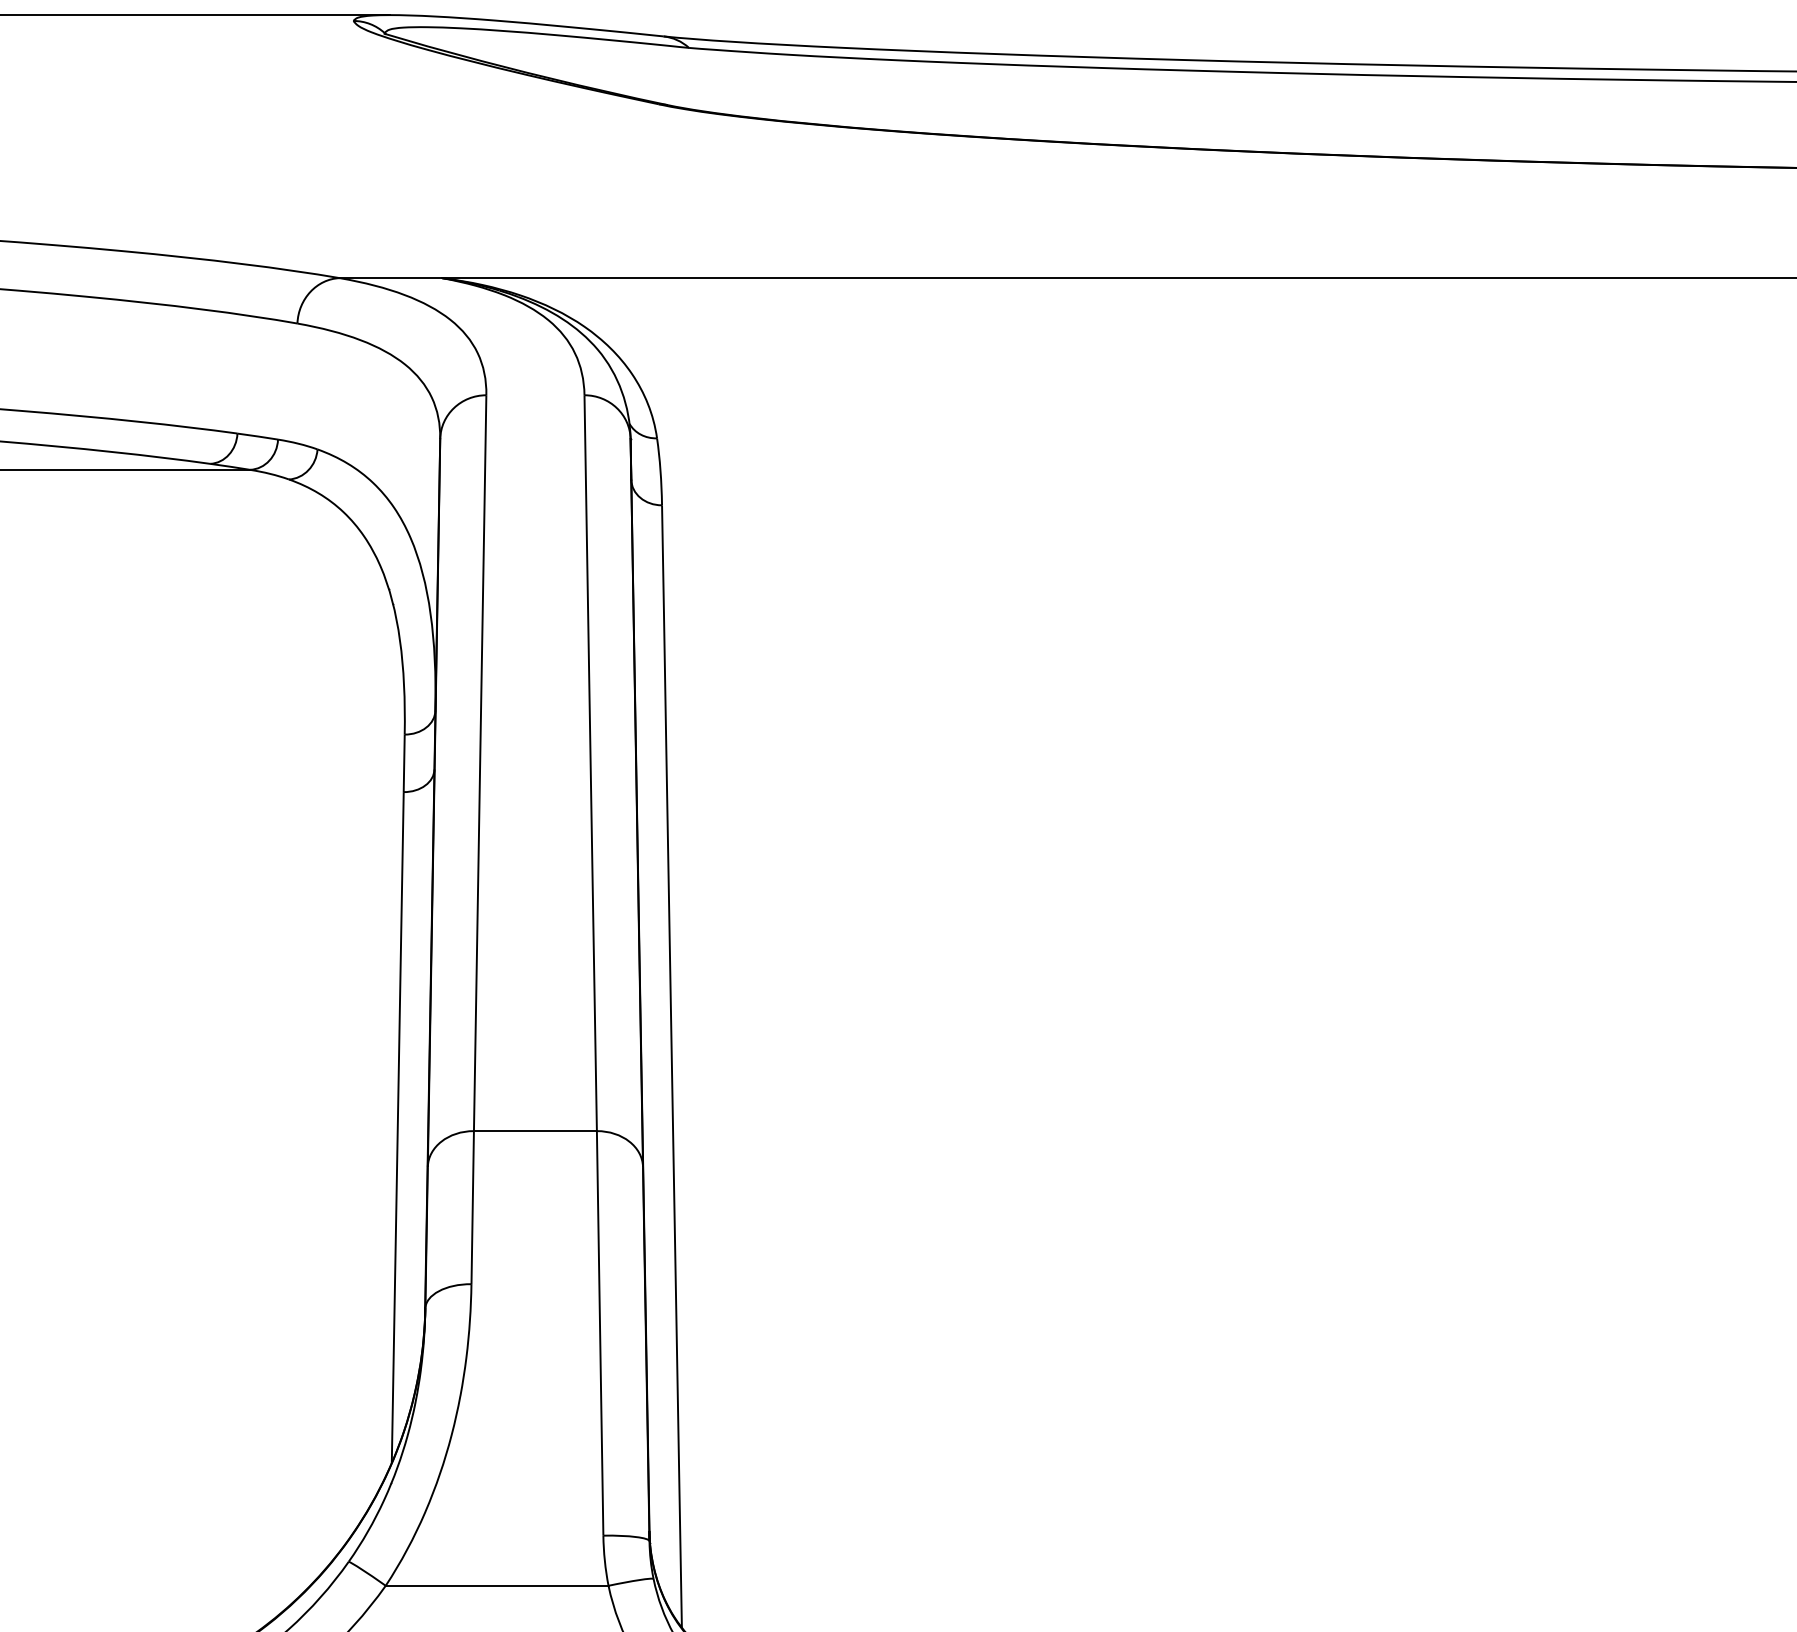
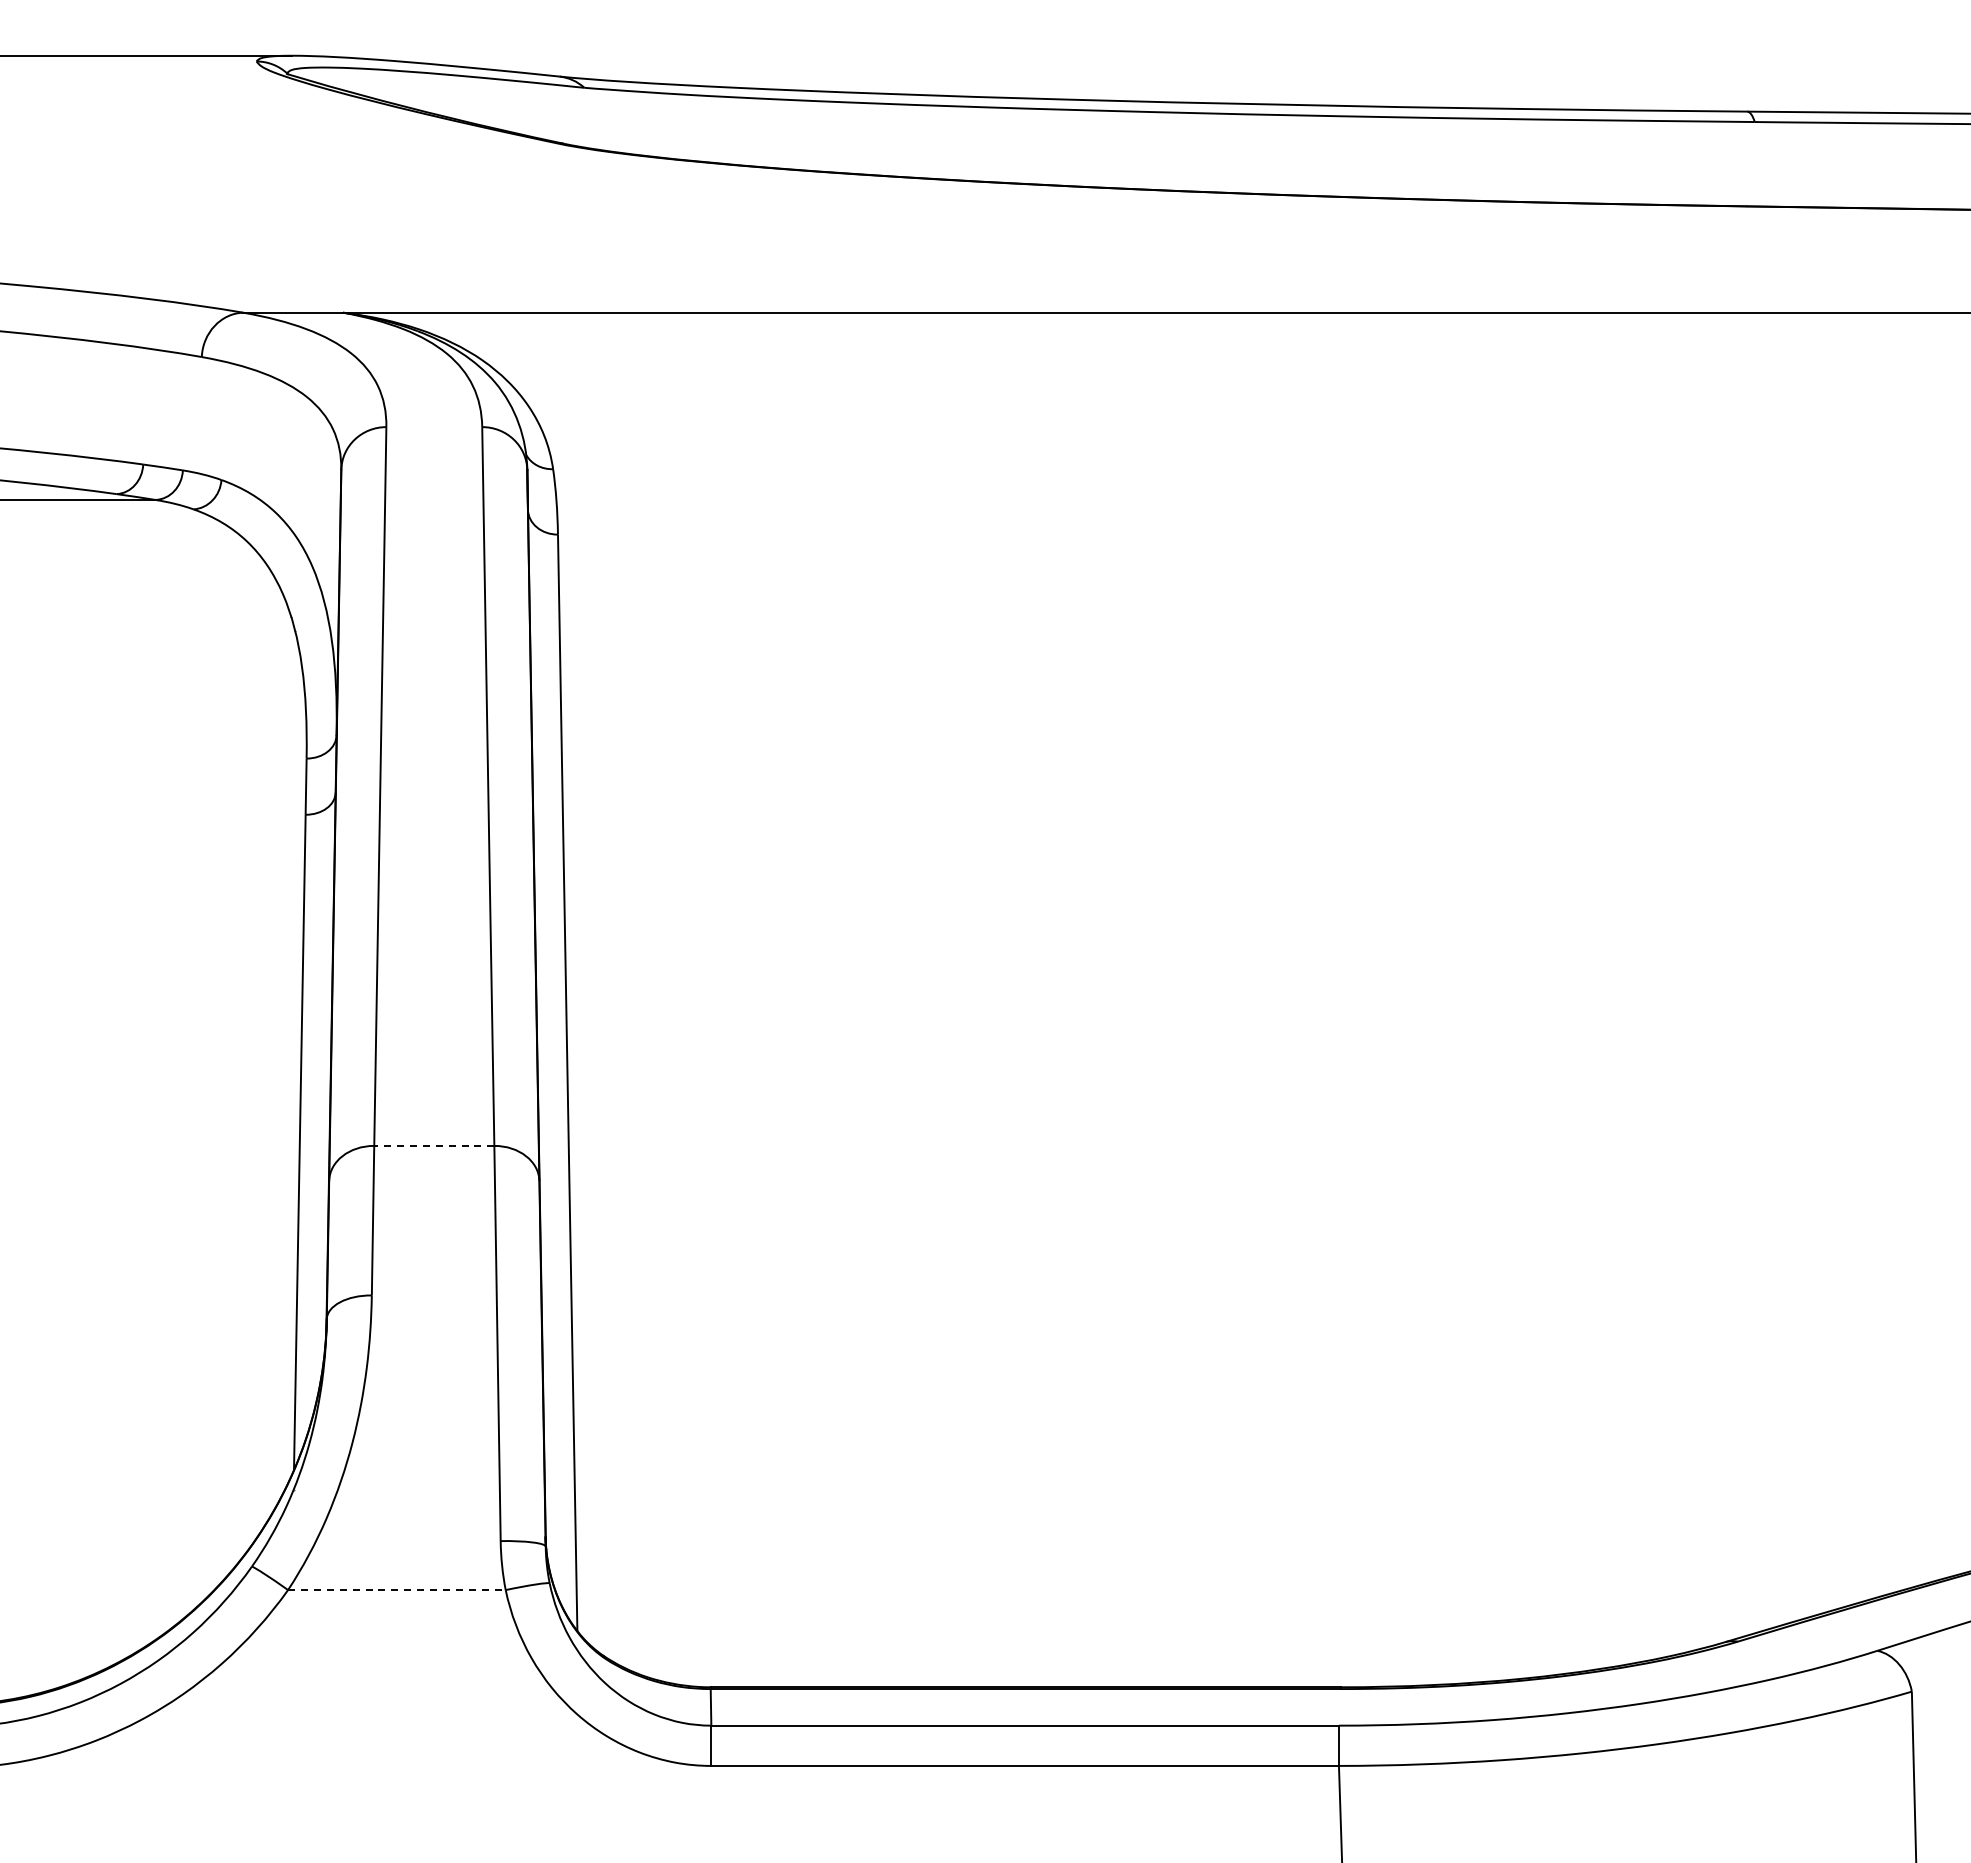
line: (534, 1130) -> (433, 1145), solid -> dashed
line: (496, 1586) -> (396, 1590), solid -> dashed

